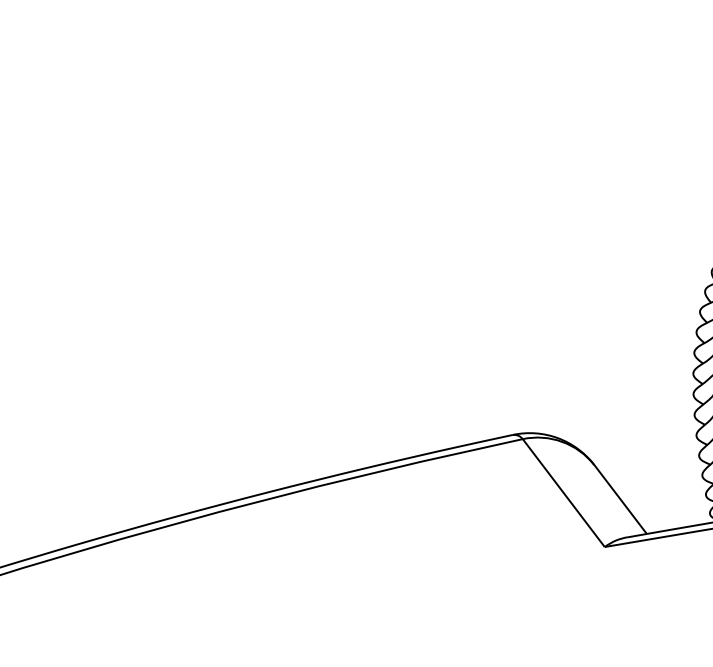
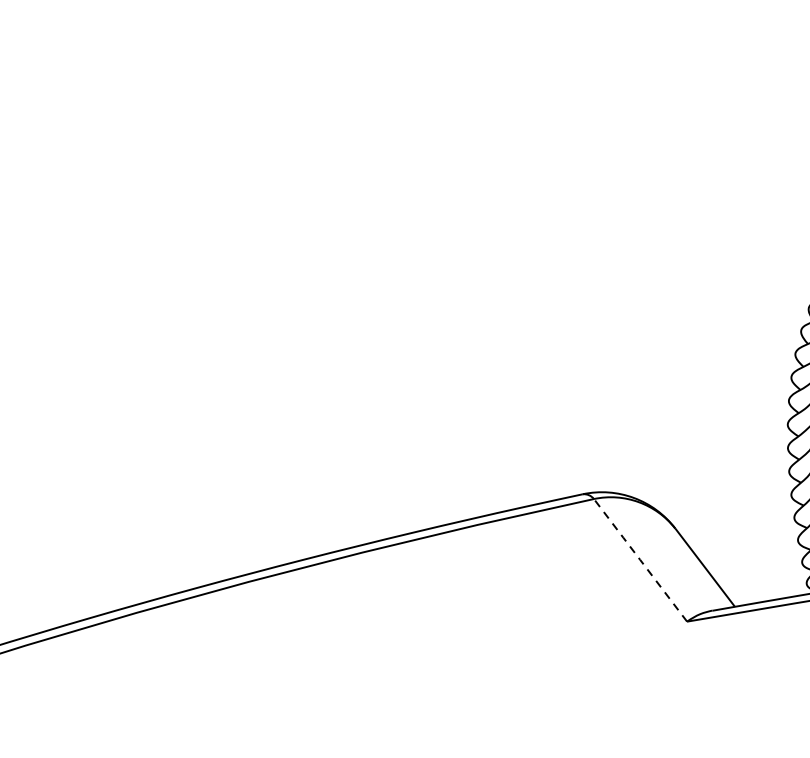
line: (563, 492) -> (640, 559), solid -> dashed

